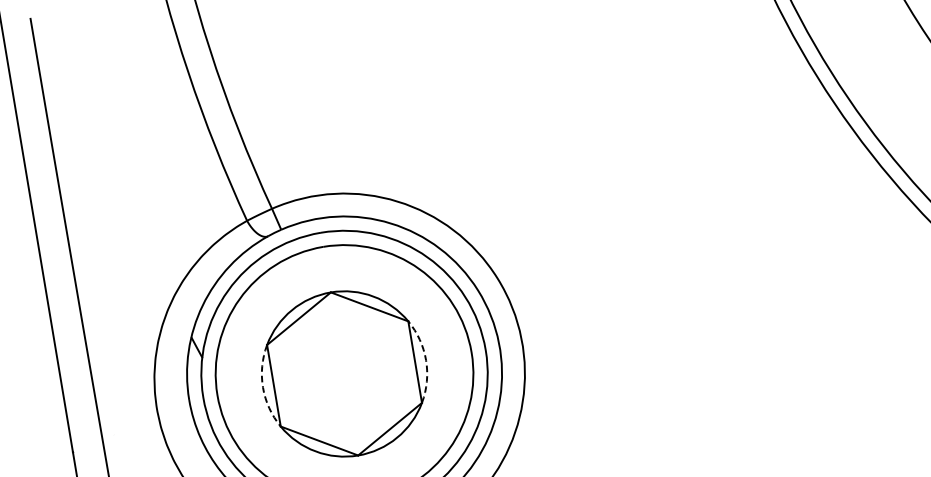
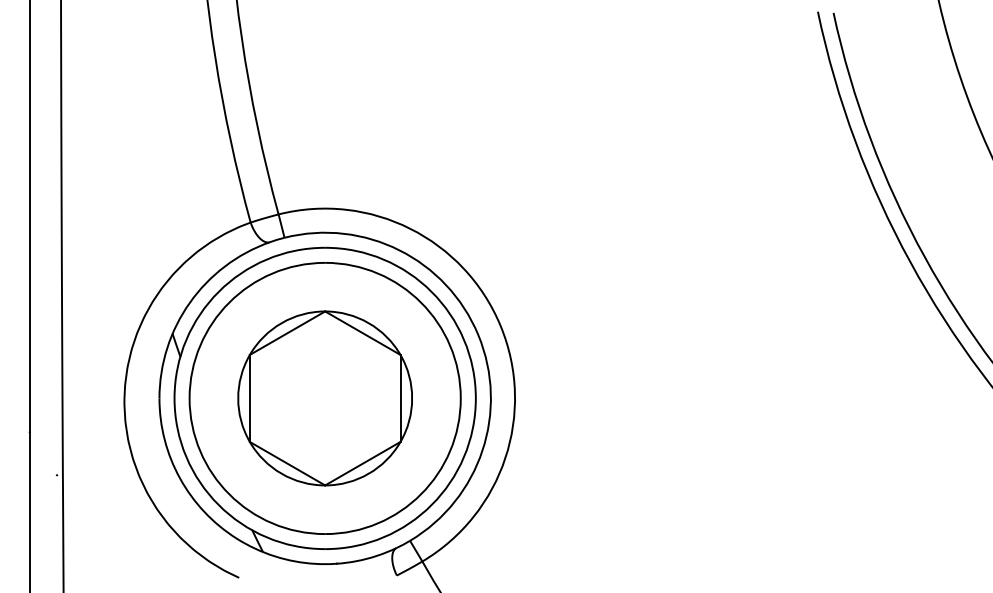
arc: (426, 360) -> (412, 398), dashed -> solid
arc: (263, 387) -> (238, 398), dashed -> solid

